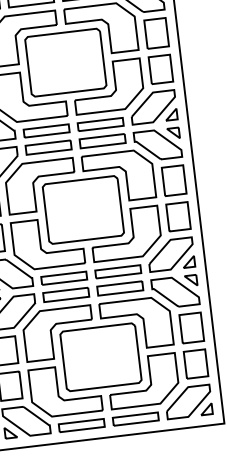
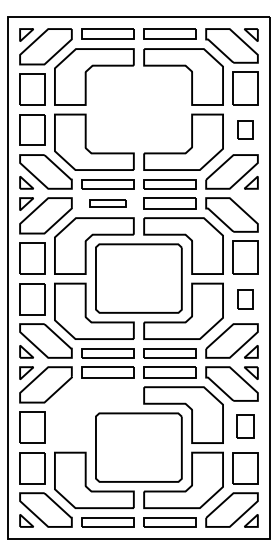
part: (65, 62) -> (138, 109), removed
part: (160, 69) -> (245, 129), size x0.6
part: (173, 132) -> (251, 203), removed
part: (48, 147) -> (107, 203), size x0.7
part: (178, 217) -> (245, 299), size x0.6
part: (191, 327) -> (245, 426), size x0.7
part: (51, 333) -> (86, 414), removed

